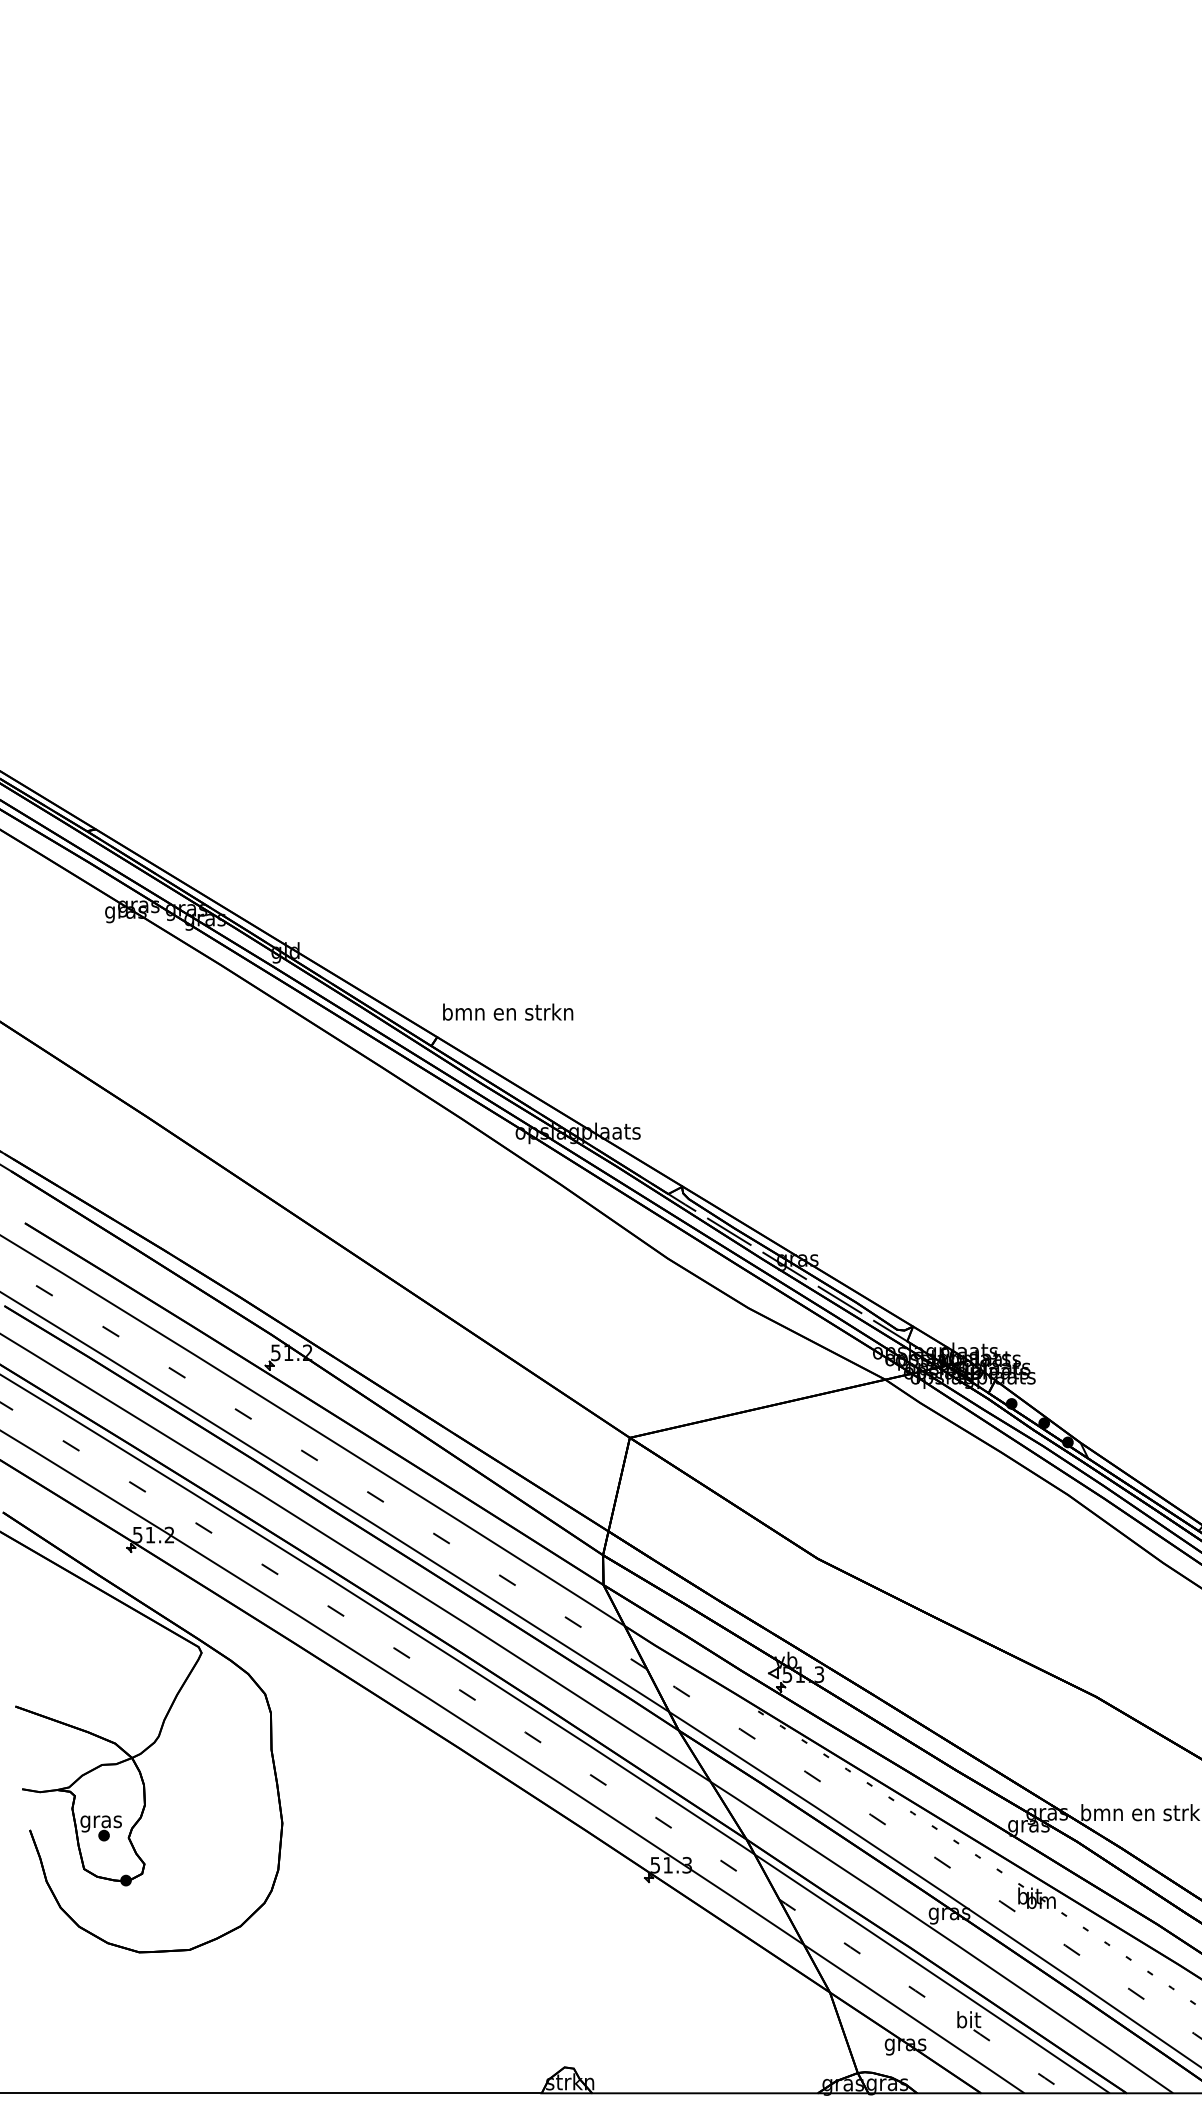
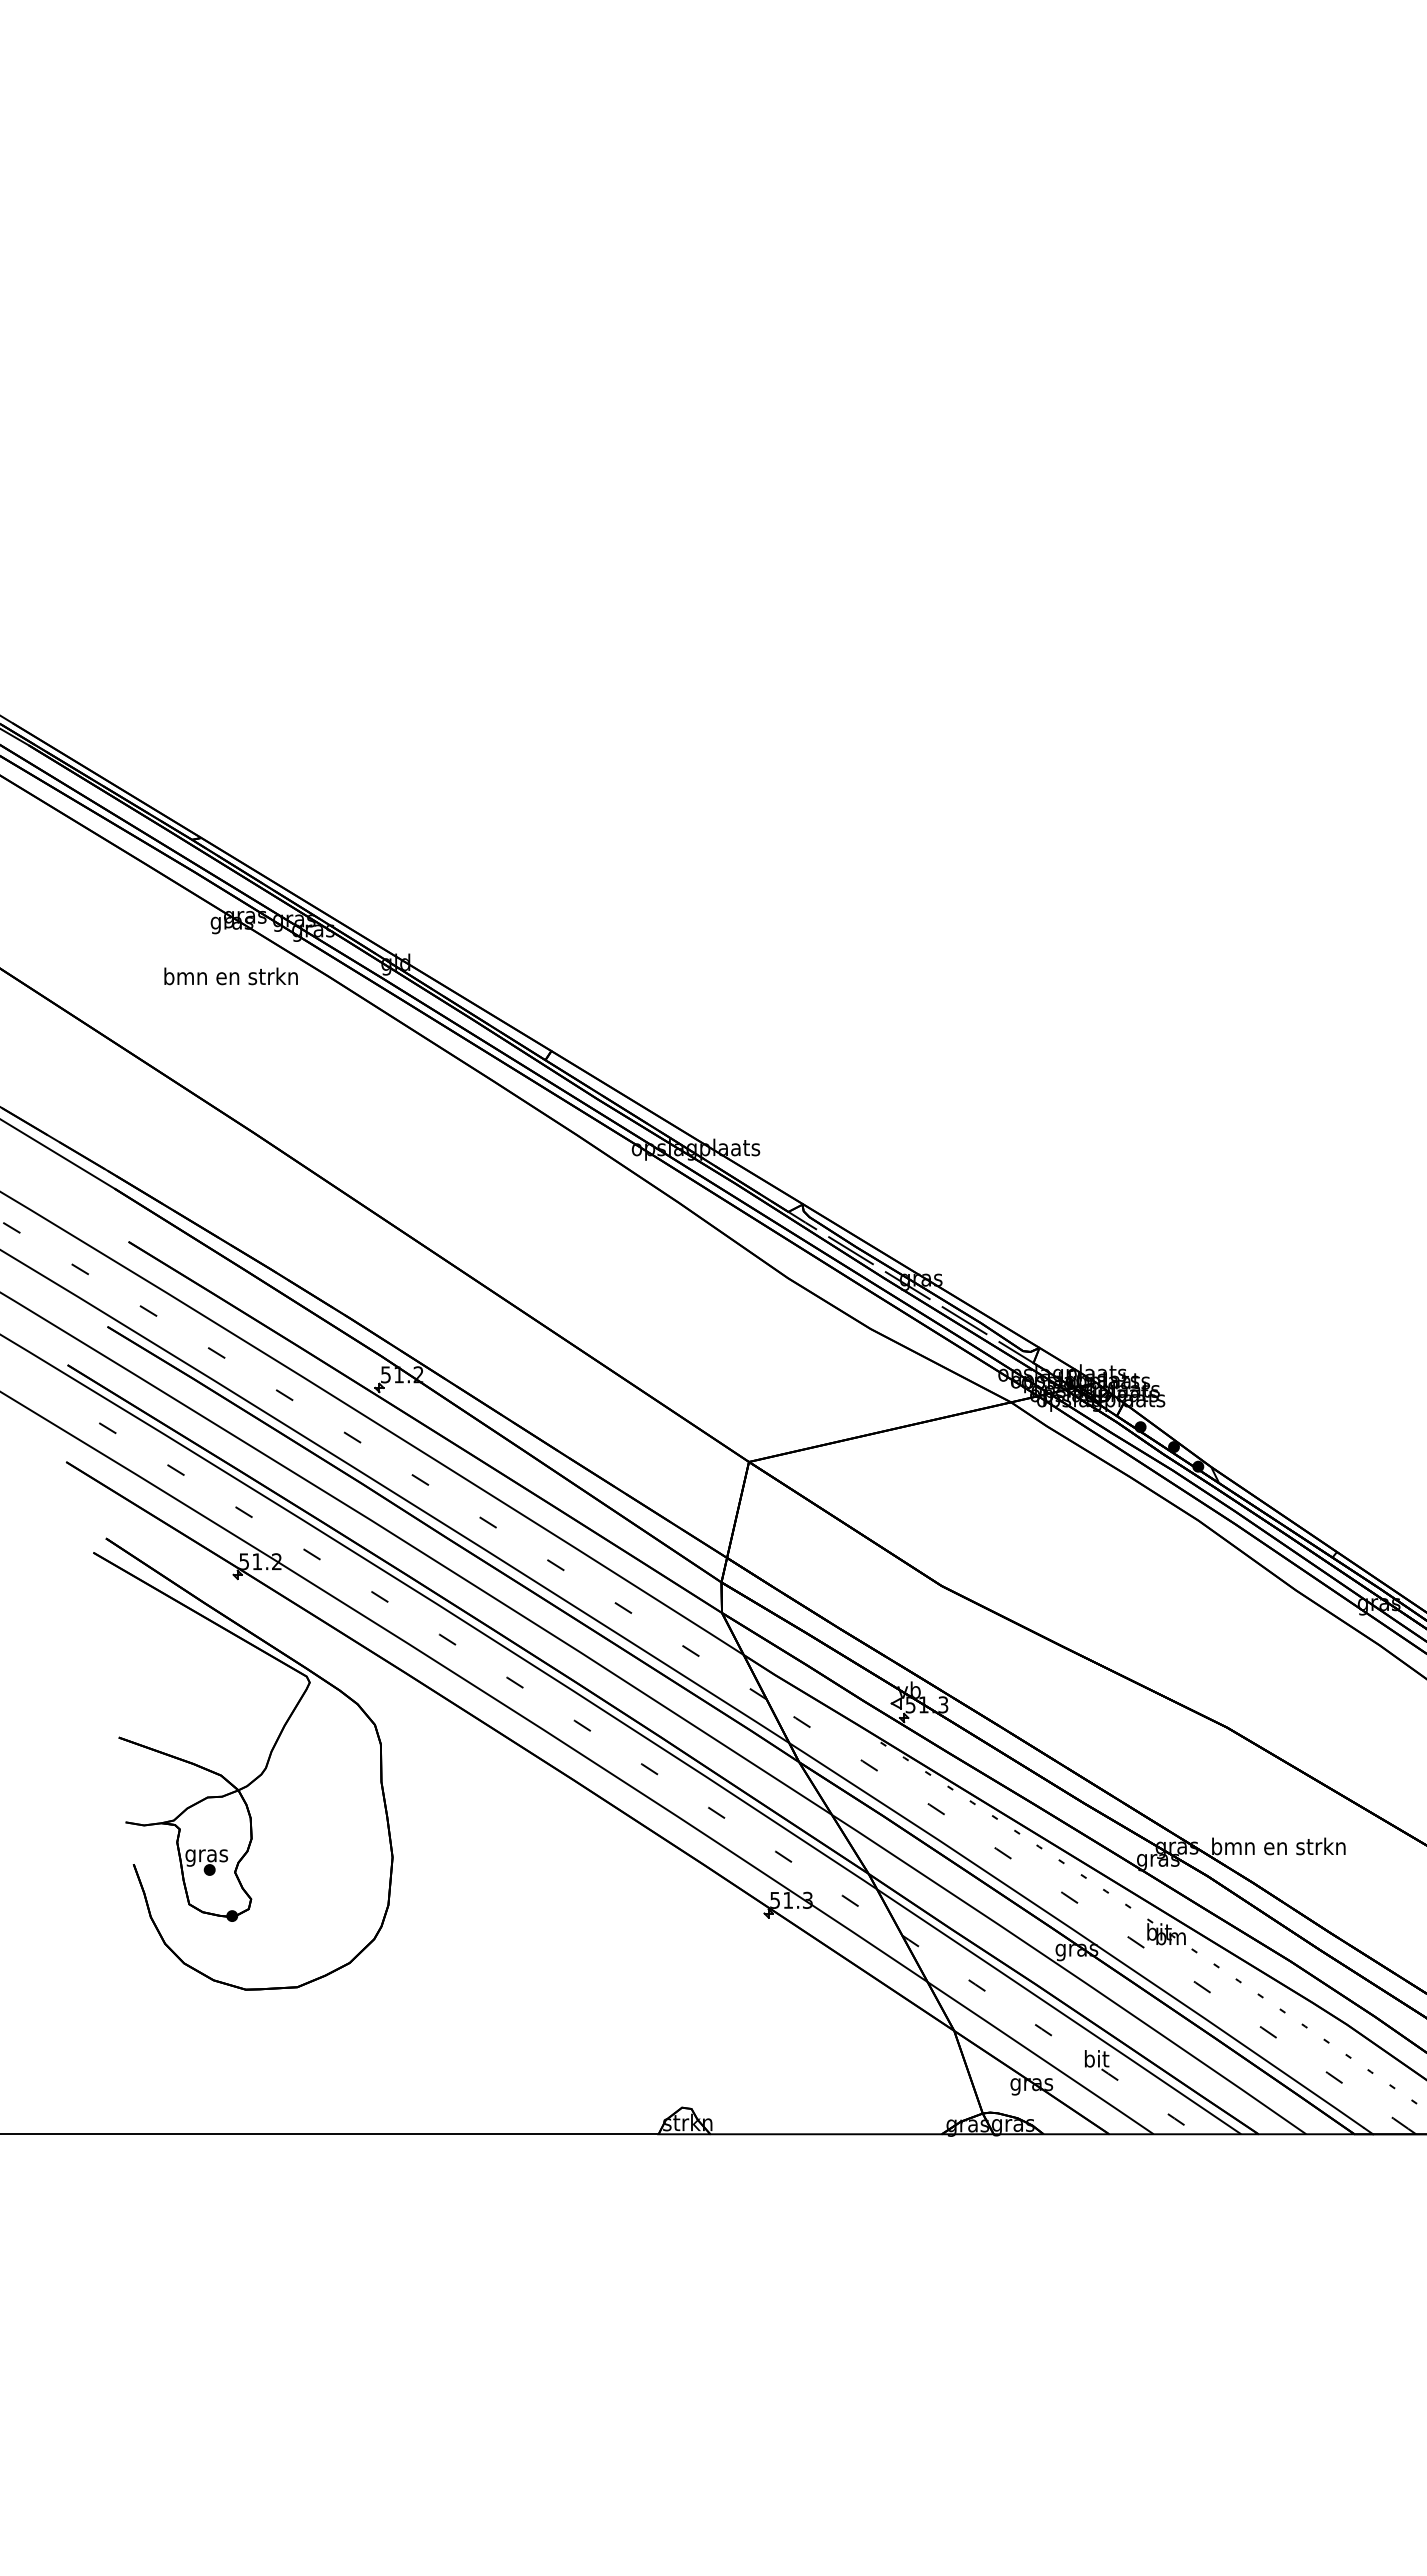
text: (507, 1012) -> (230, 976), moved

